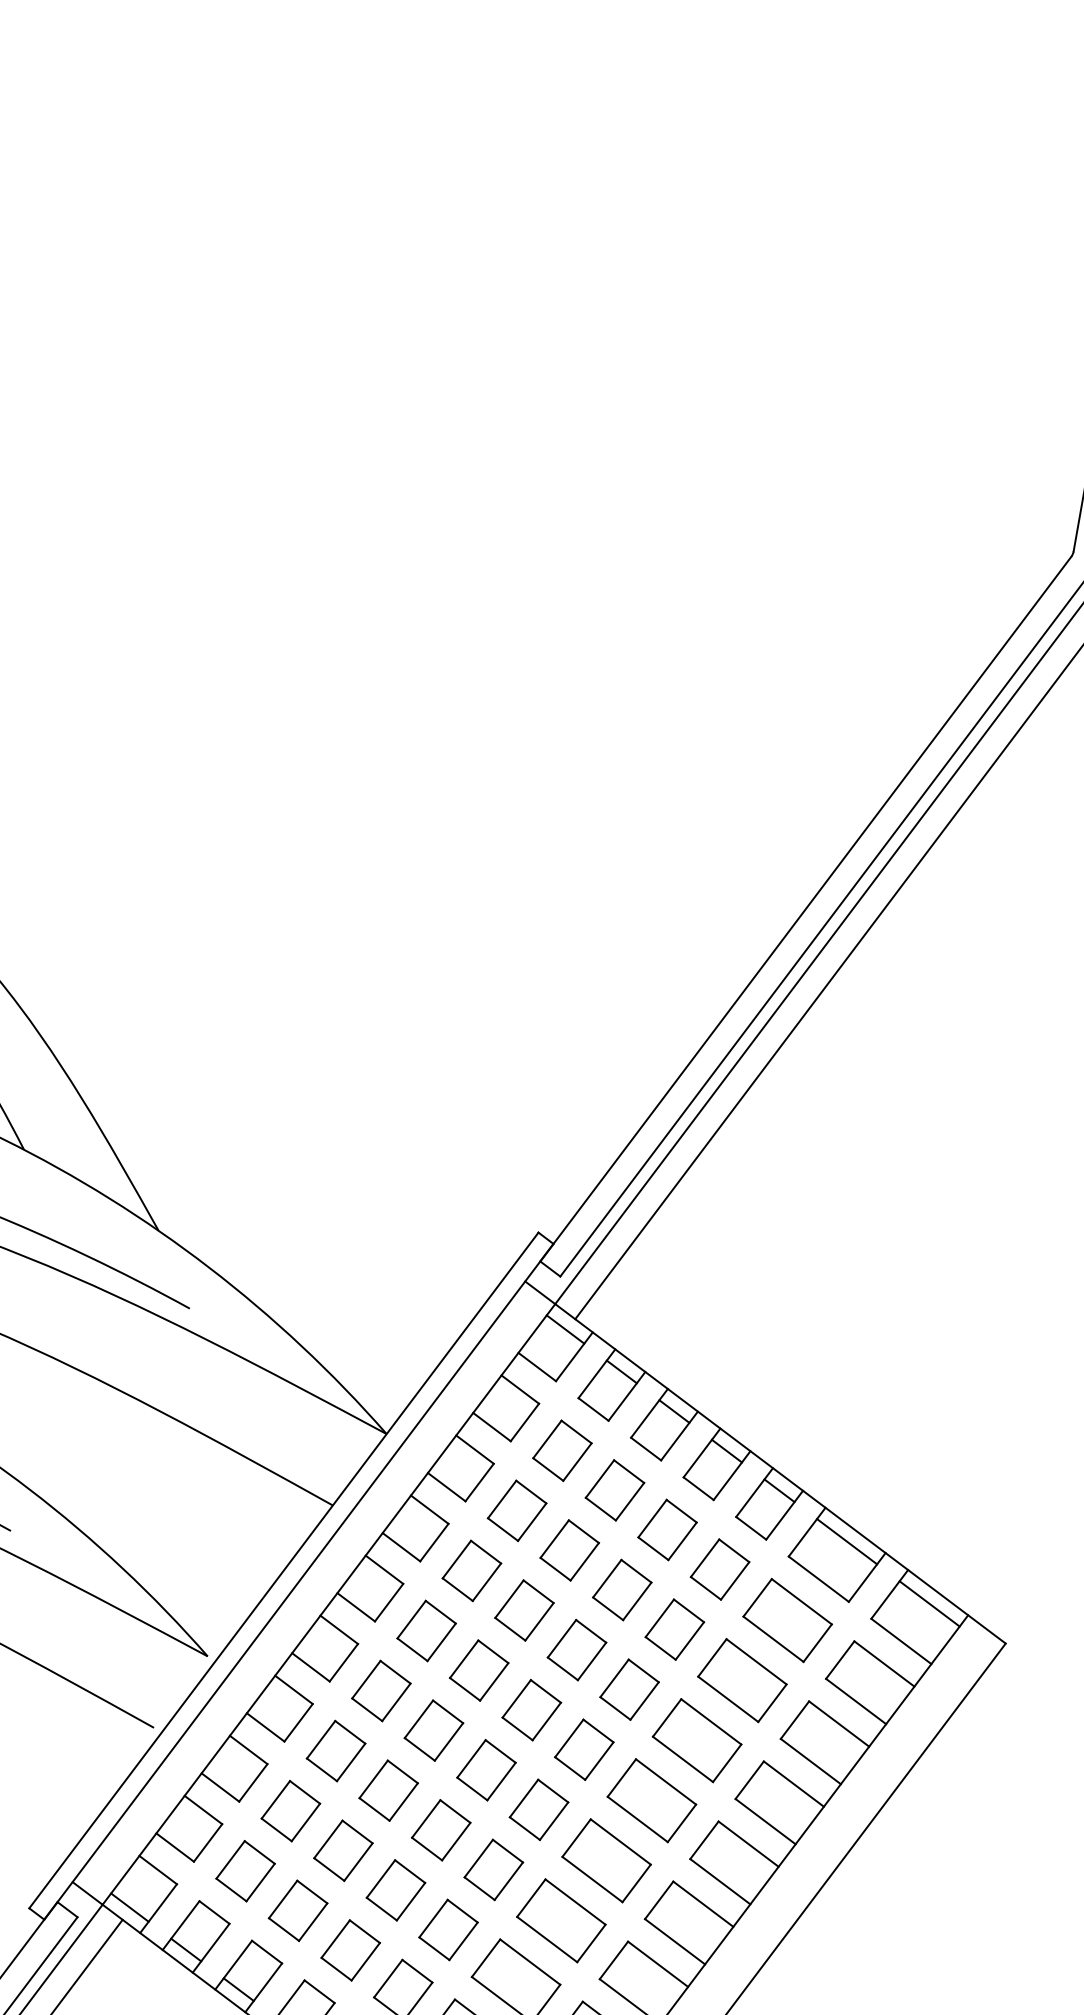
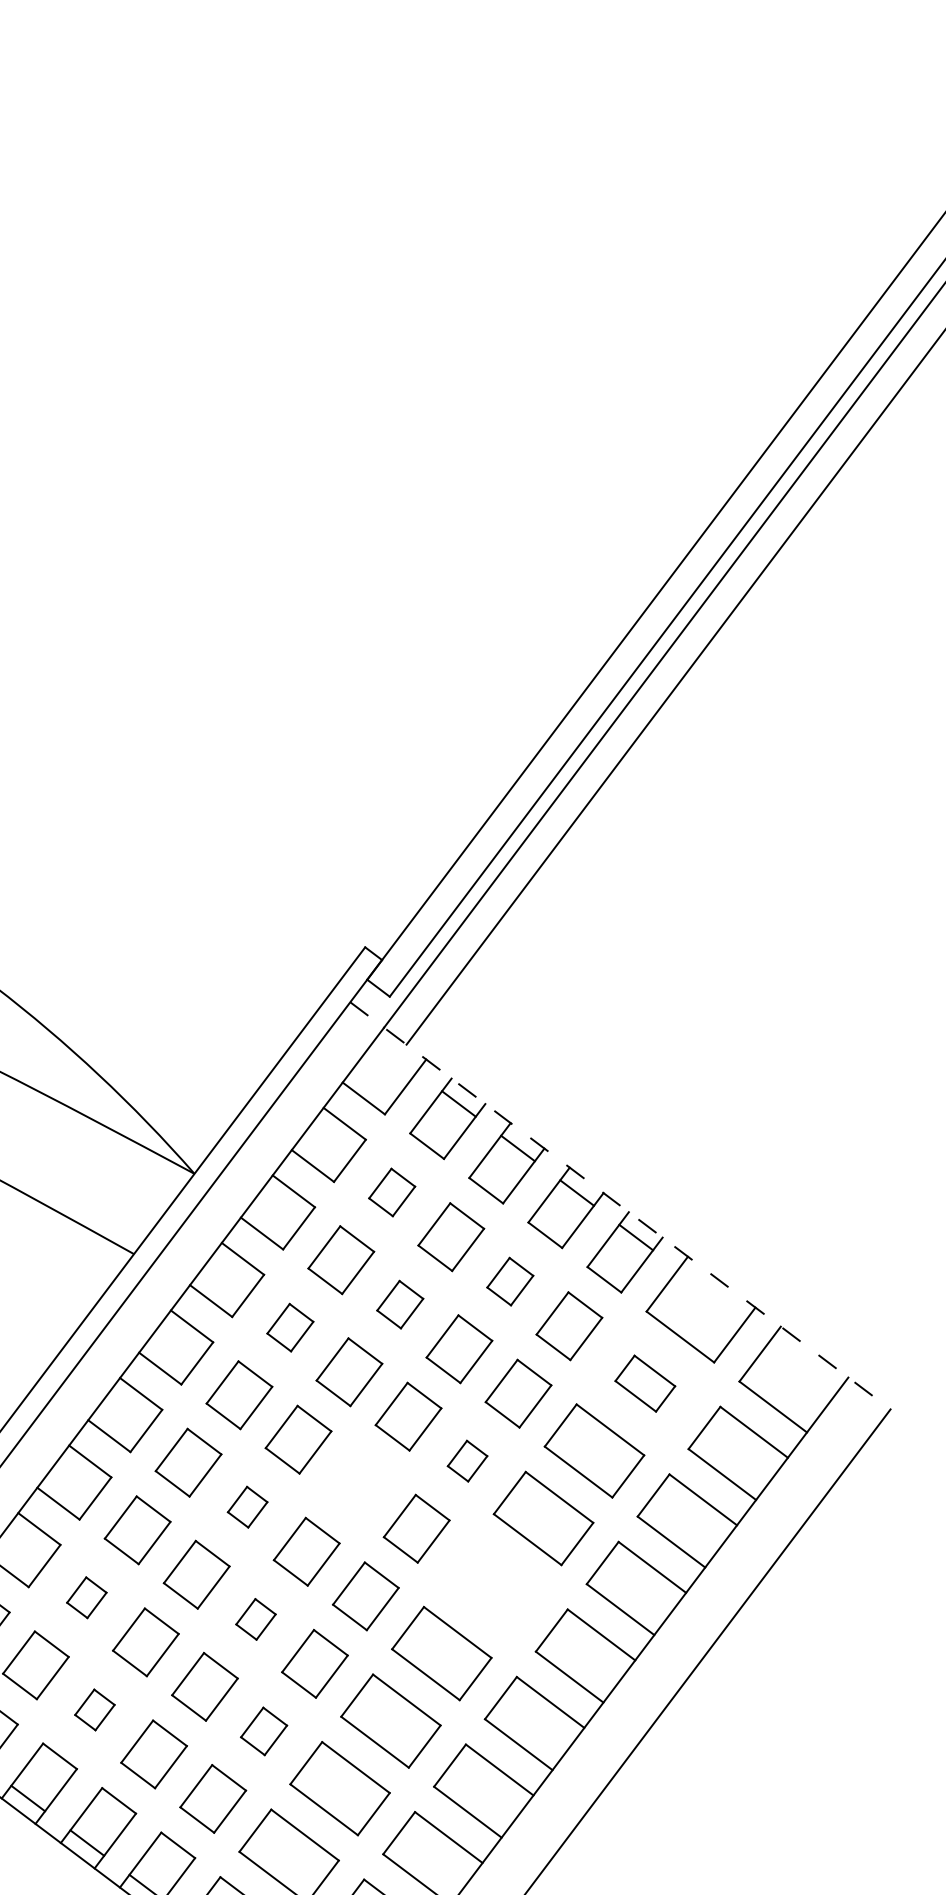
line: (565, 1329) -> (395, 1056), removed
part: (562, 1450) -> (392, 1192), size x0.7
line: (765, 1462) -> (620, 1205), solid -> dashed
part: (667, 1529) -> (510, 1281), size x0.7
line: (847, 1541) -> (712, 1294), removed
part: (569, 1550) -> (400, 1304), size x0.7
part: (471, 1570) -> (289, 1327), size x0.7
line: (929, 1603) -> (804, 1364), removed
part: (787, 1620) -> (645, 1383), size x0.6
part: (629, 1689) -> (467, 1461), size x0.6
part: (531, 1709) -> (357, 1483), removed
part: (433, 1730) -> (247, 1507), size x0.6
part: (651, 1800) -> (492, 1585), removed
part: (290, 1810) -> (86, 1597), size x0.6
part: (441, 1830) -> (256, 1619), size x0.6
part: (297, 1910) -> (94, 1709), size x0.6
part: (448, 1929) -> (264, 1730), size x0.7

